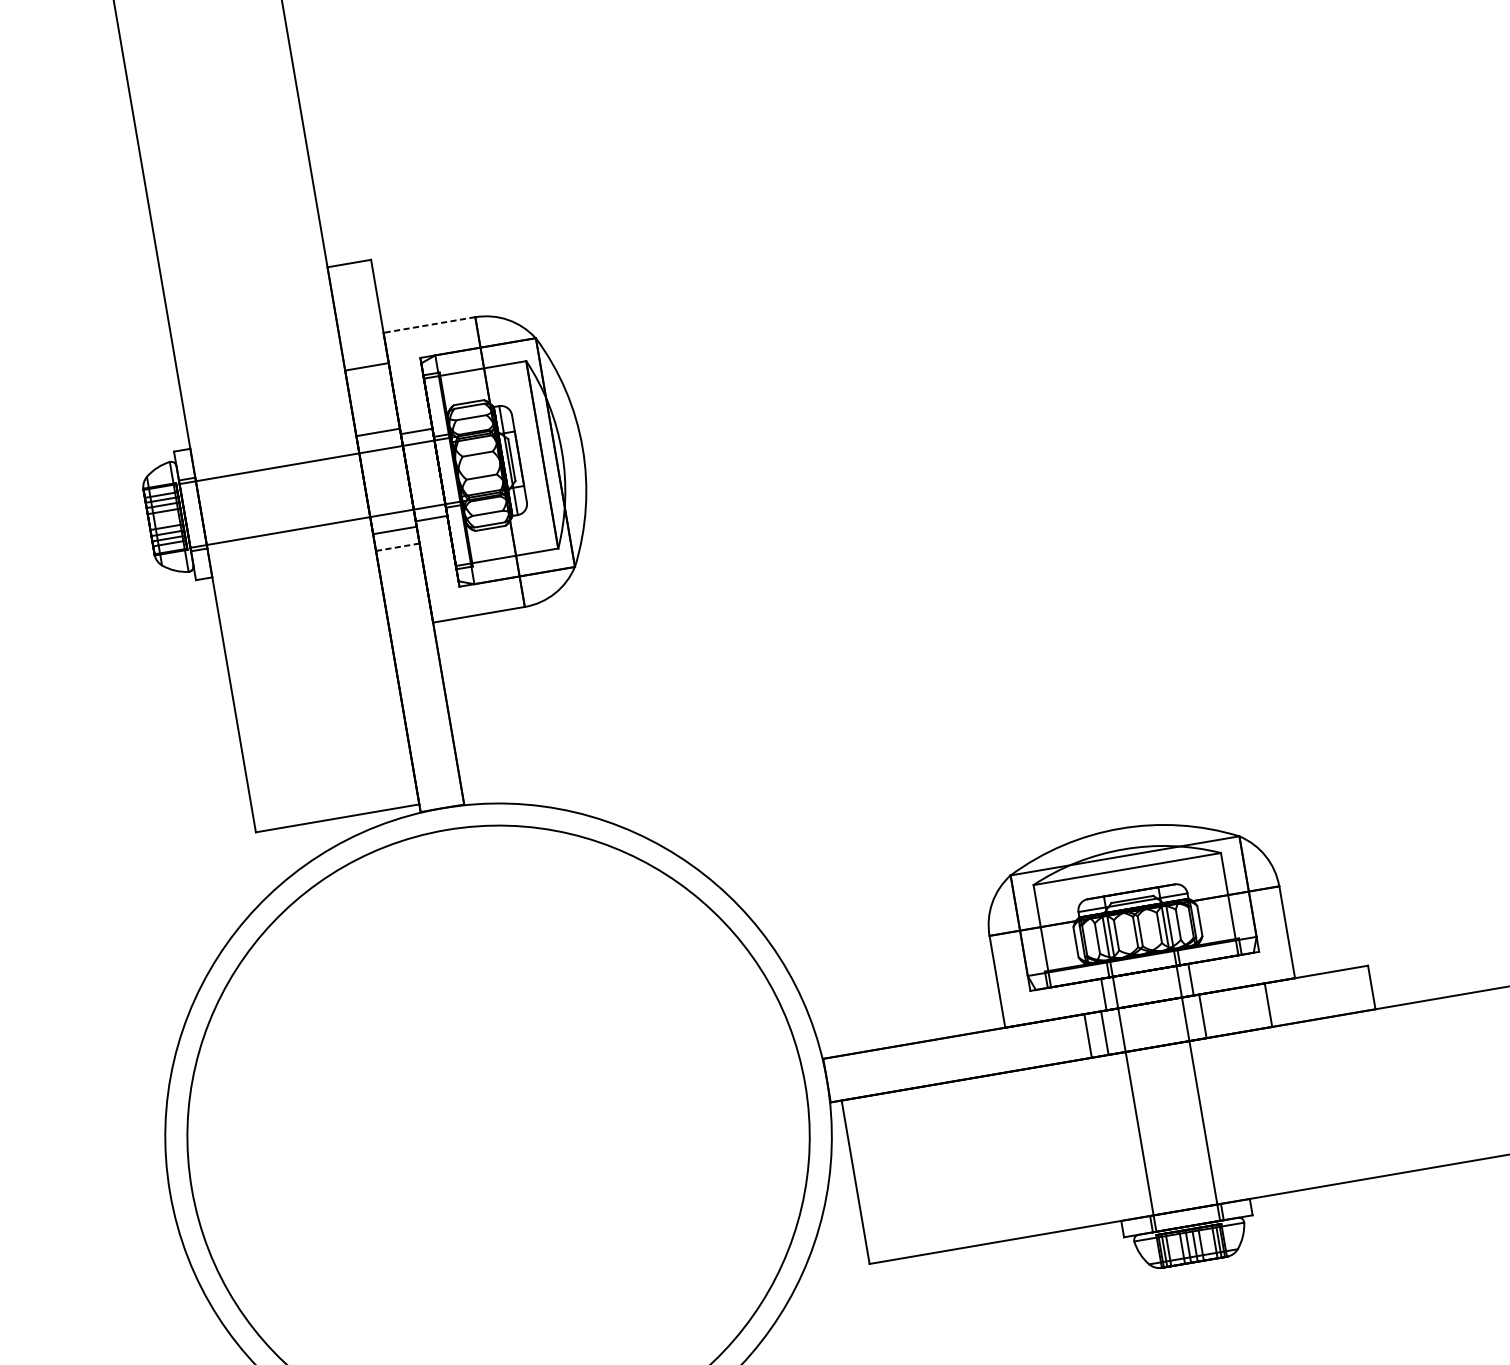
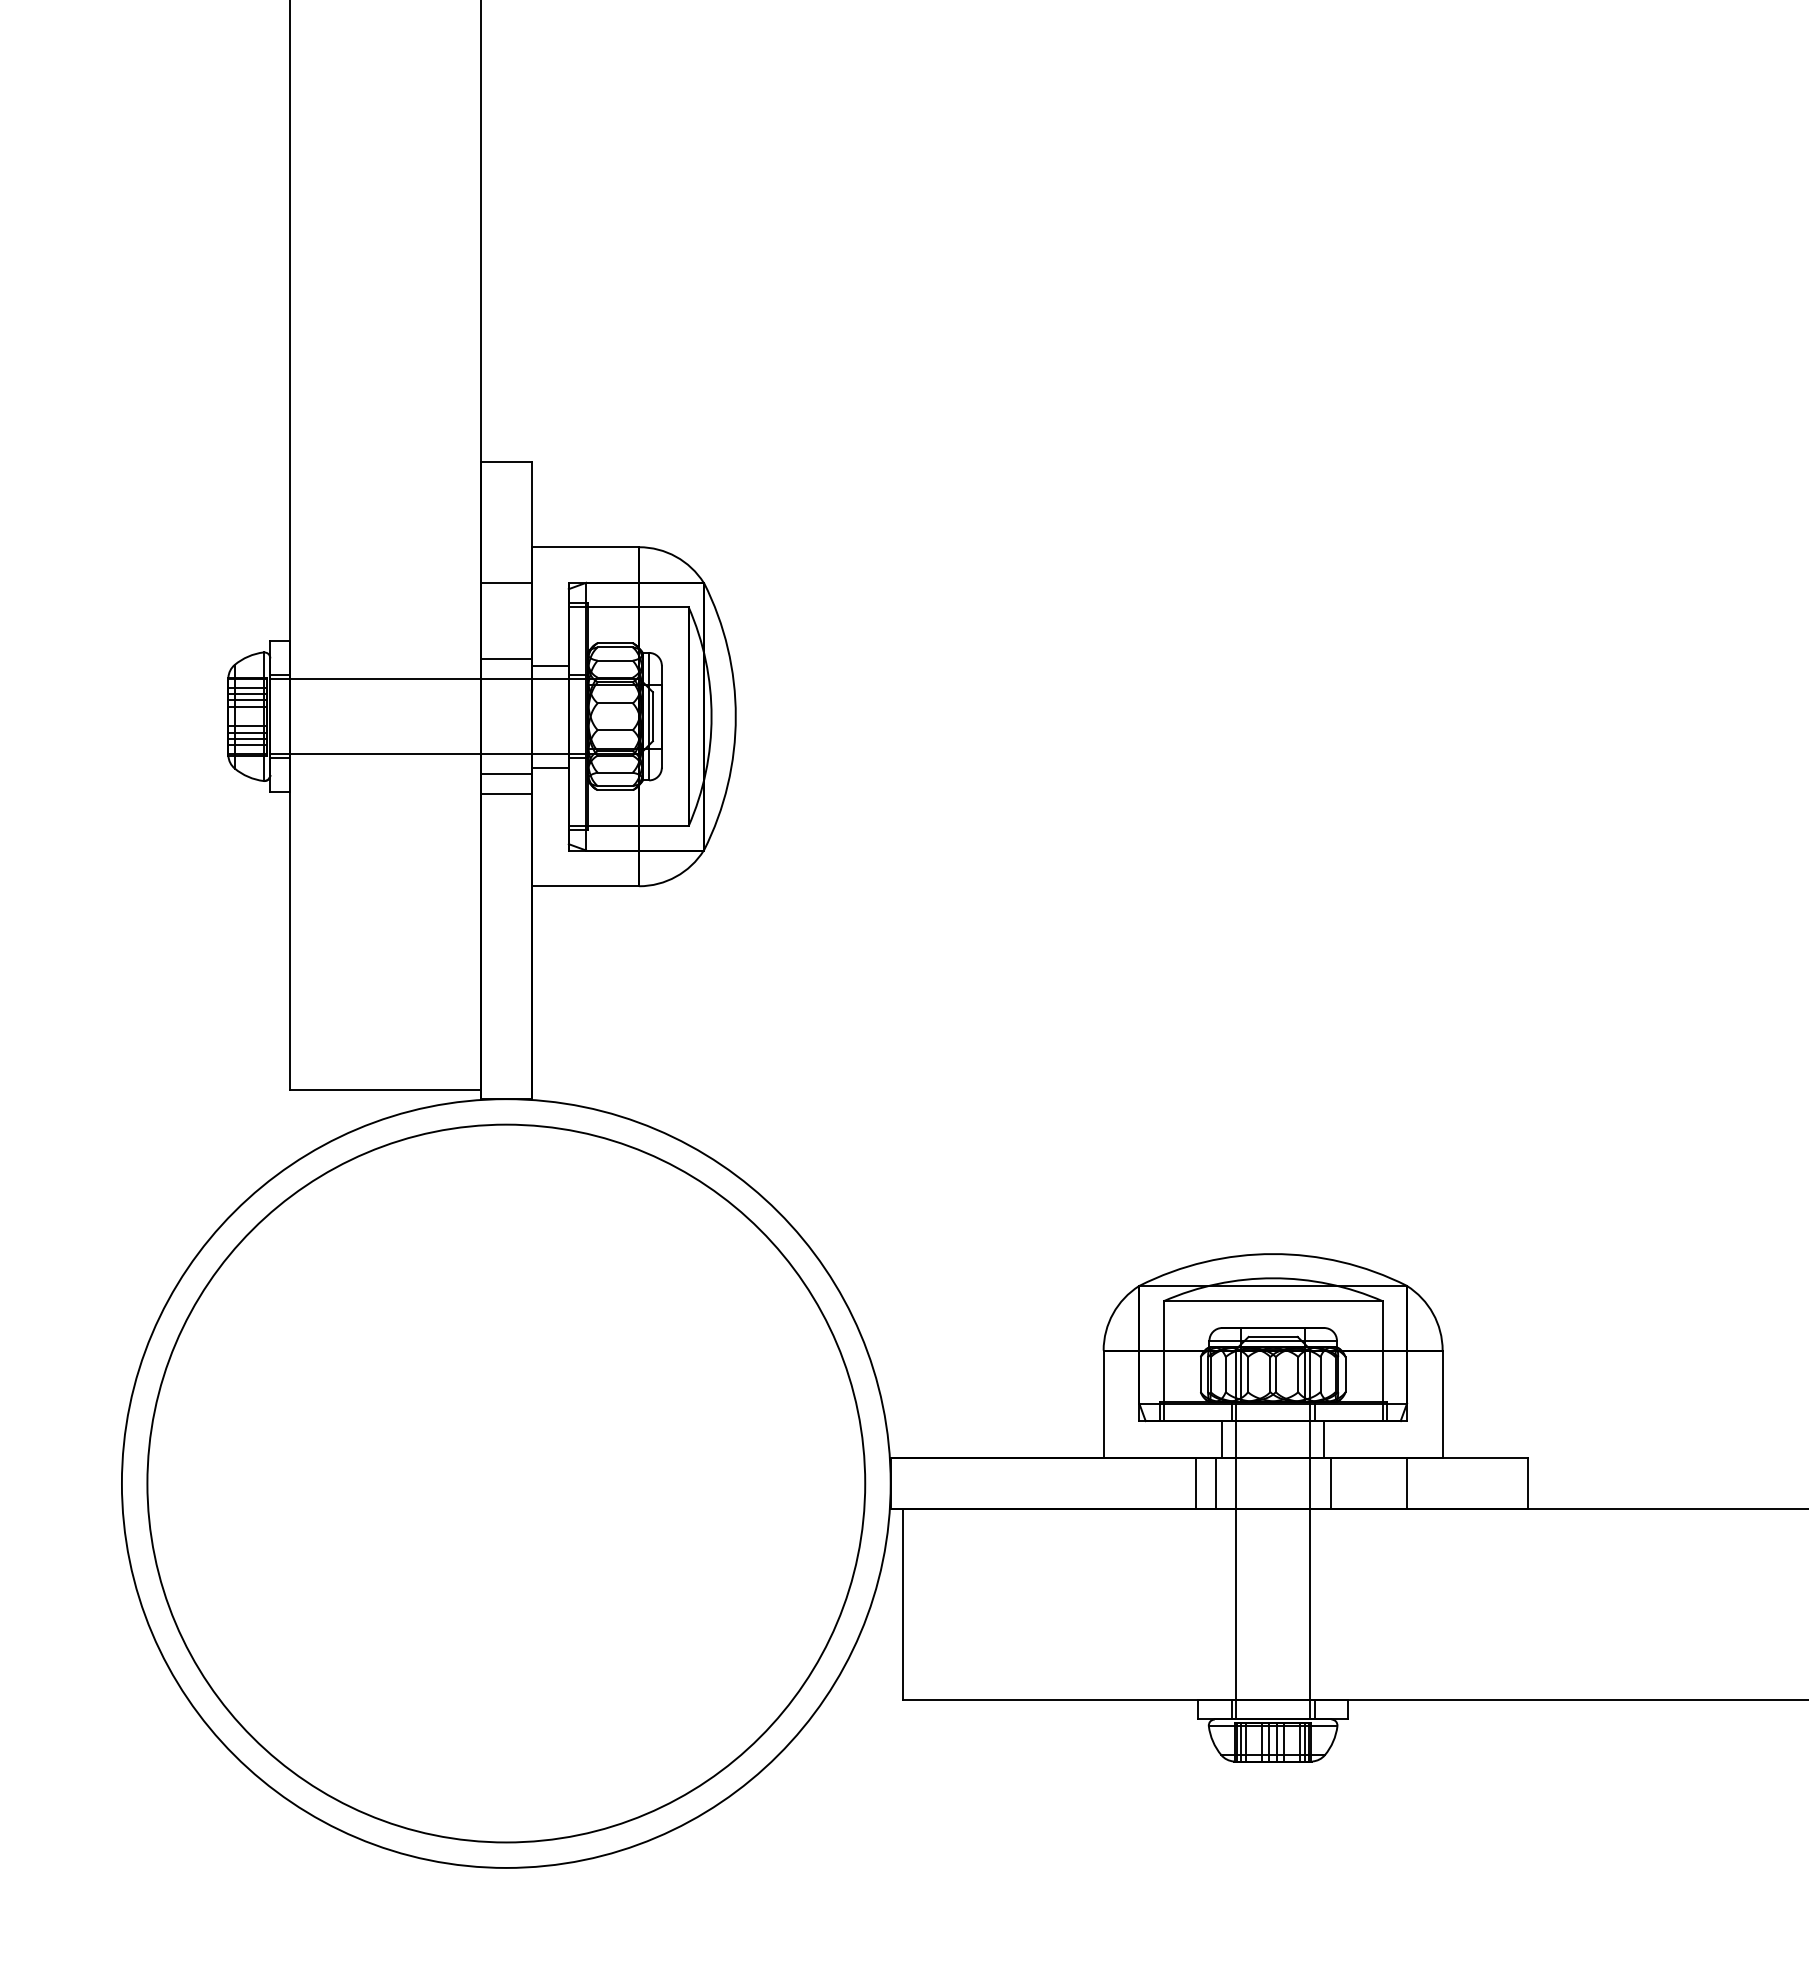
line: (429, 325) -> (585, 547), dashed -> solid
line: (397, 547) -> (505, 793), dashed -> solid

